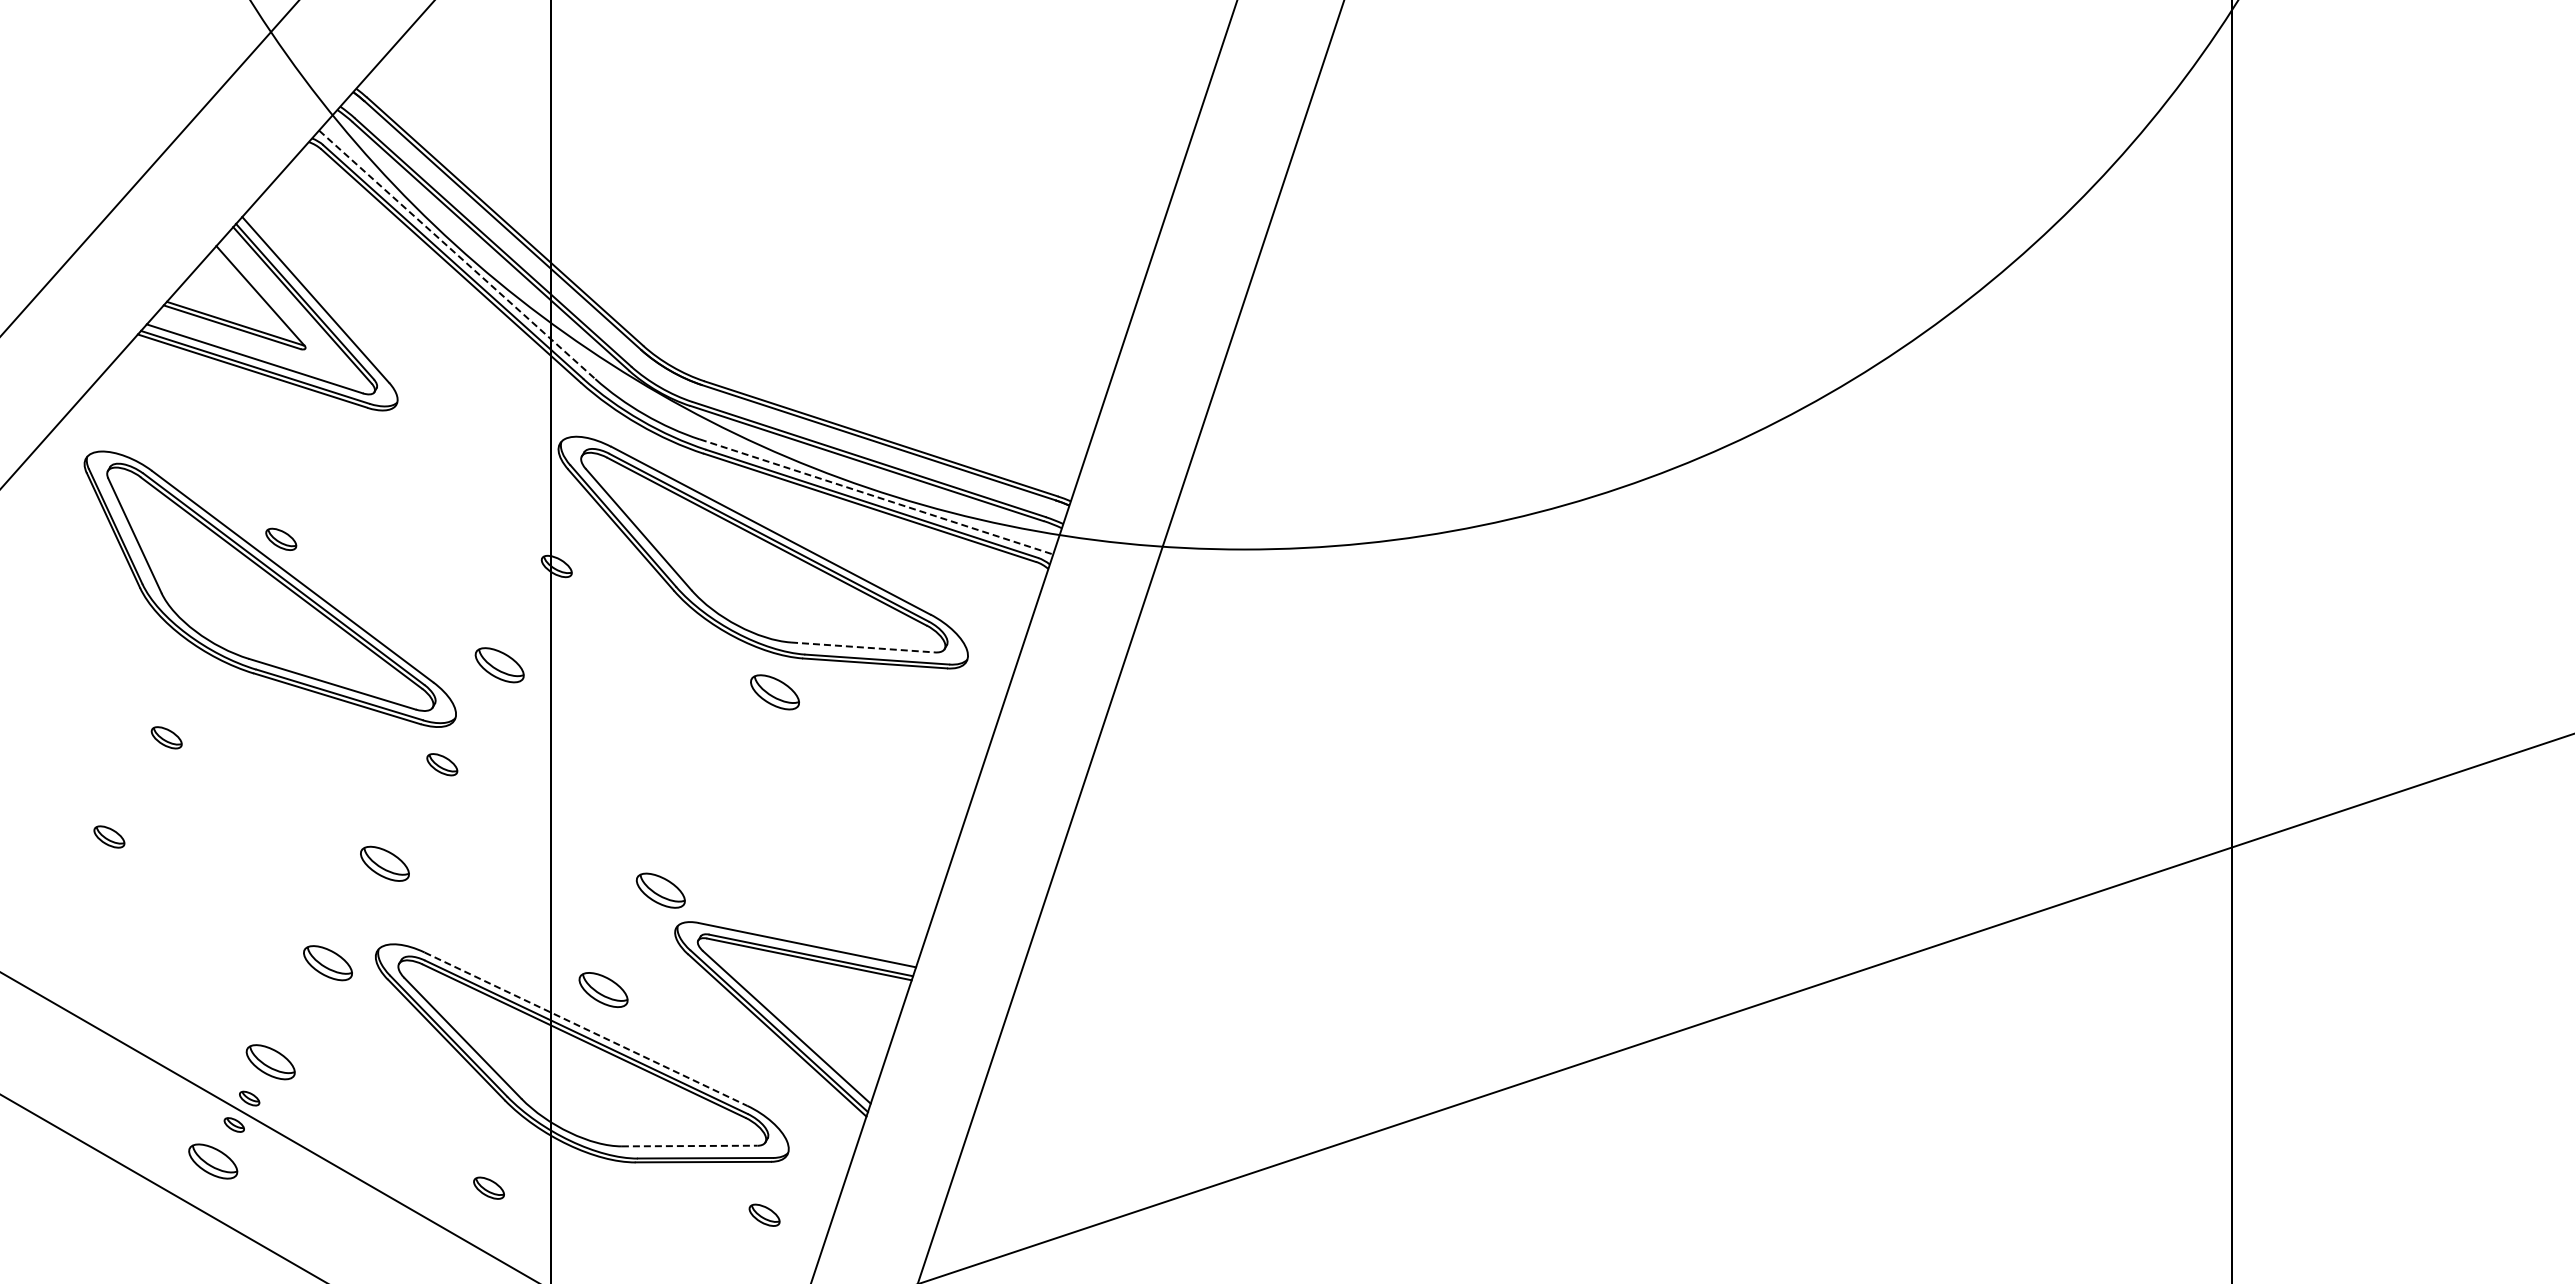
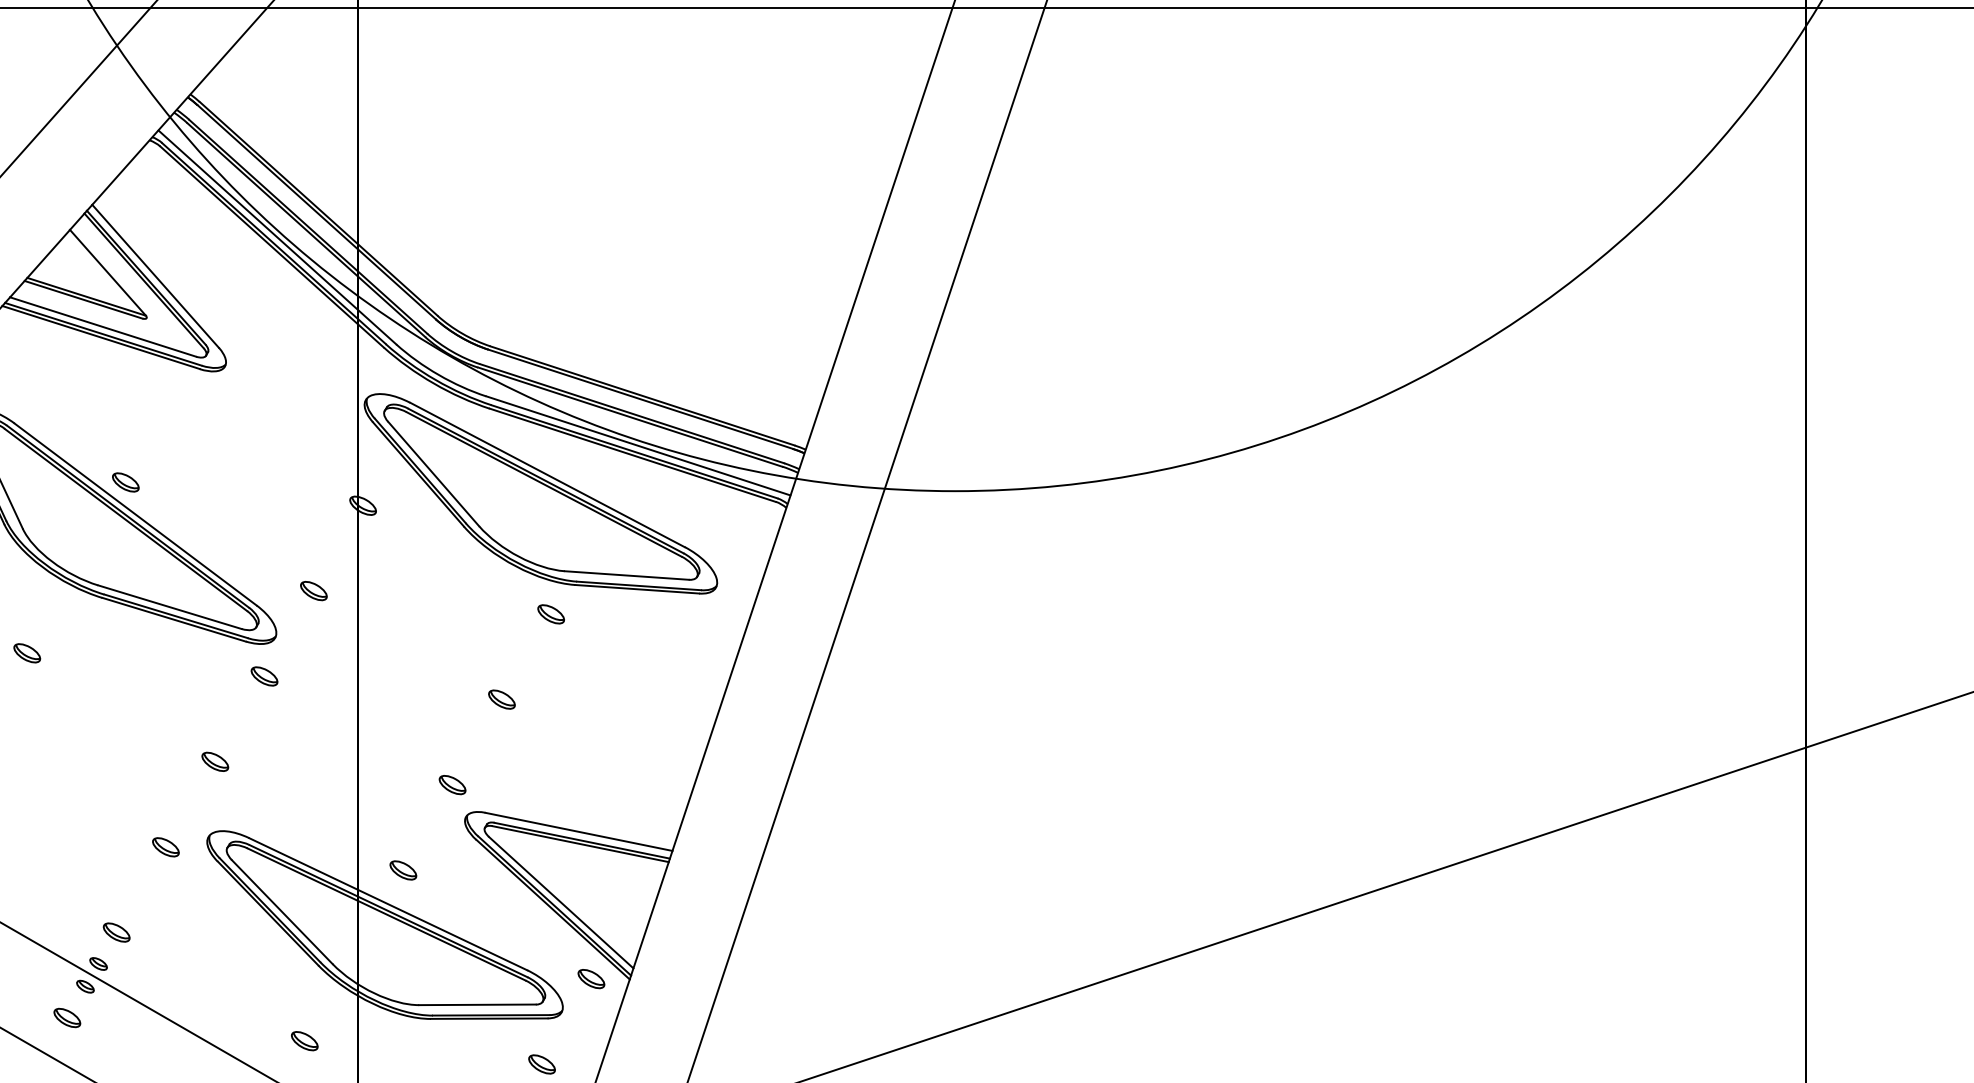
line: (457, 254) -> (277, 237), dashed -> solid
line: (876, 496) -> (638, 445), dashed -> solid
line: (863, 647) -> (627, 575), dashed -> solid
part: (499, 665) -> (313, 591), size x0.62
part: (775, 692) -> (551, 614), size x0.62
part: (717, 791) -> (501, 699), added
part: (385, 863) -> (215, 761), size x0.62
part: (660, 890) -> (452, 784), size x0.62
part: (327, 962) -> (165, 846), size x0.62
part: (603, 989) -> (403, 870), size x0.62
line: (586, 1029) -> (388, 904), dashed -> solid
part: (270, 1061) -> (116, 932), size x0.62
part: (821, 1115) -> (591, 978), added
line: (689, 1146) -> (477, 1005), dashed -> solid
part: (213, 1160) -> (67, 1017), size x0.62

